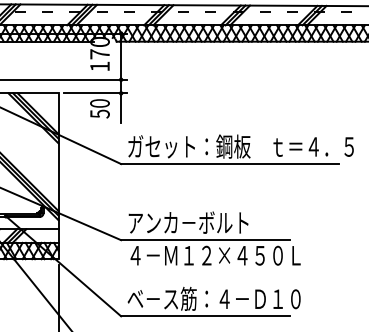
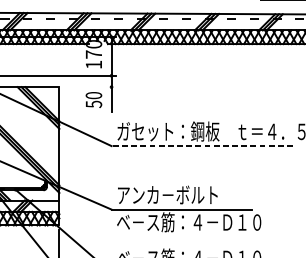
line: (95, 93) -> (90, 87), removed
line: (229, 164) -> (201, 146), solid -> dashed
text: (213, 255) -> (188, 222), ４－Ｍ１２×４５０Ｌ -> ベ－ス筋：４－Ｄ１０

